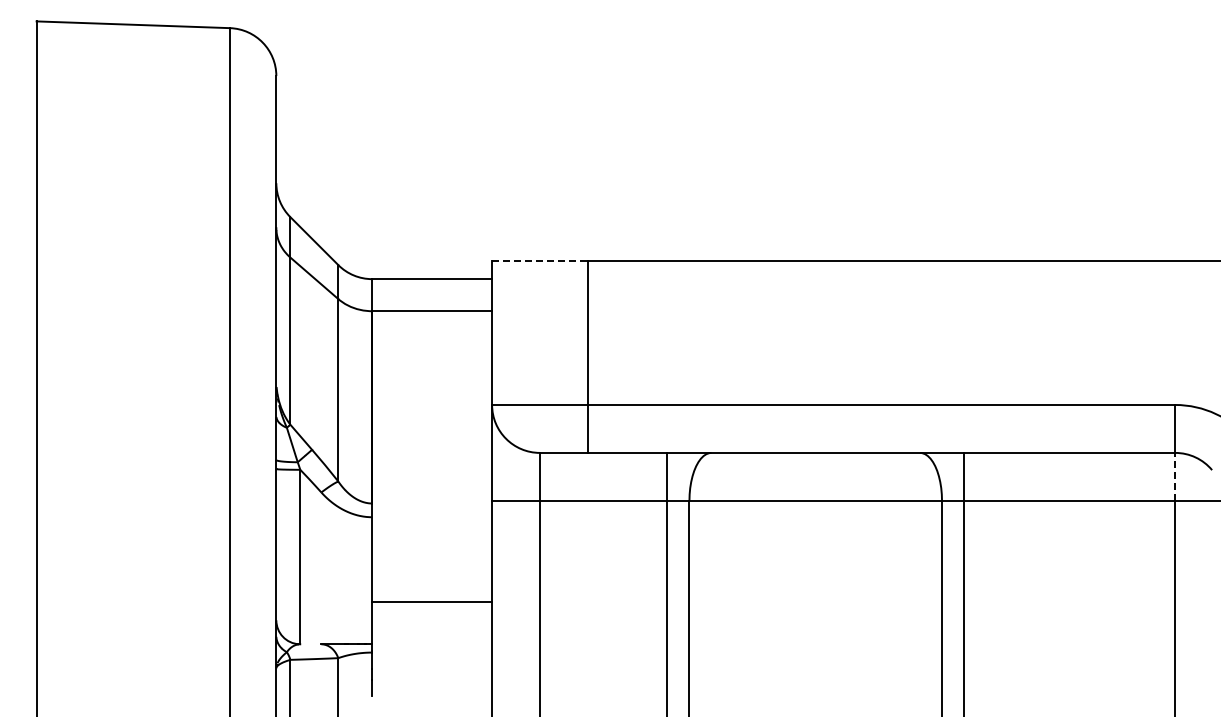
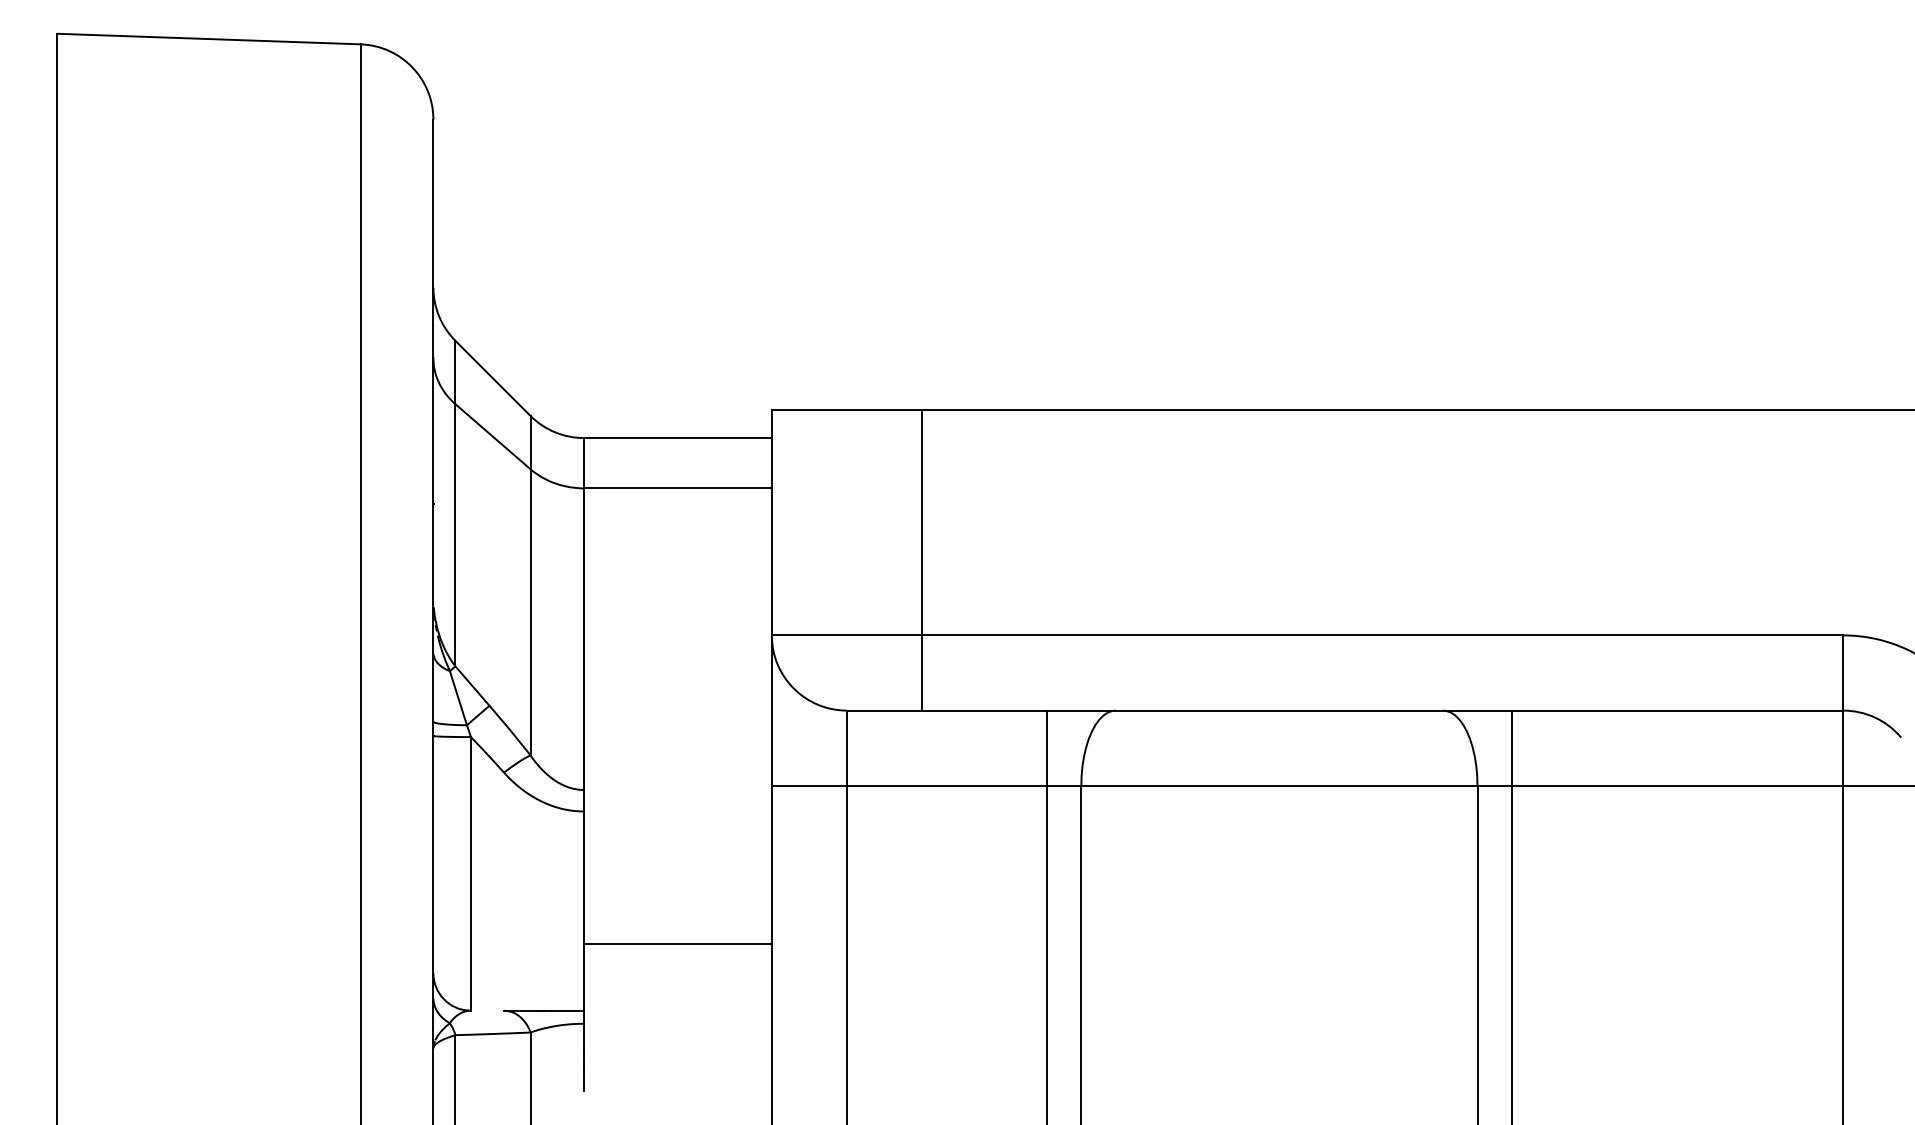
line: (540, 261) -> (847, 410), dashed -> solid
line: (1175, 476) -> (1843, 747), dashed -> solid

